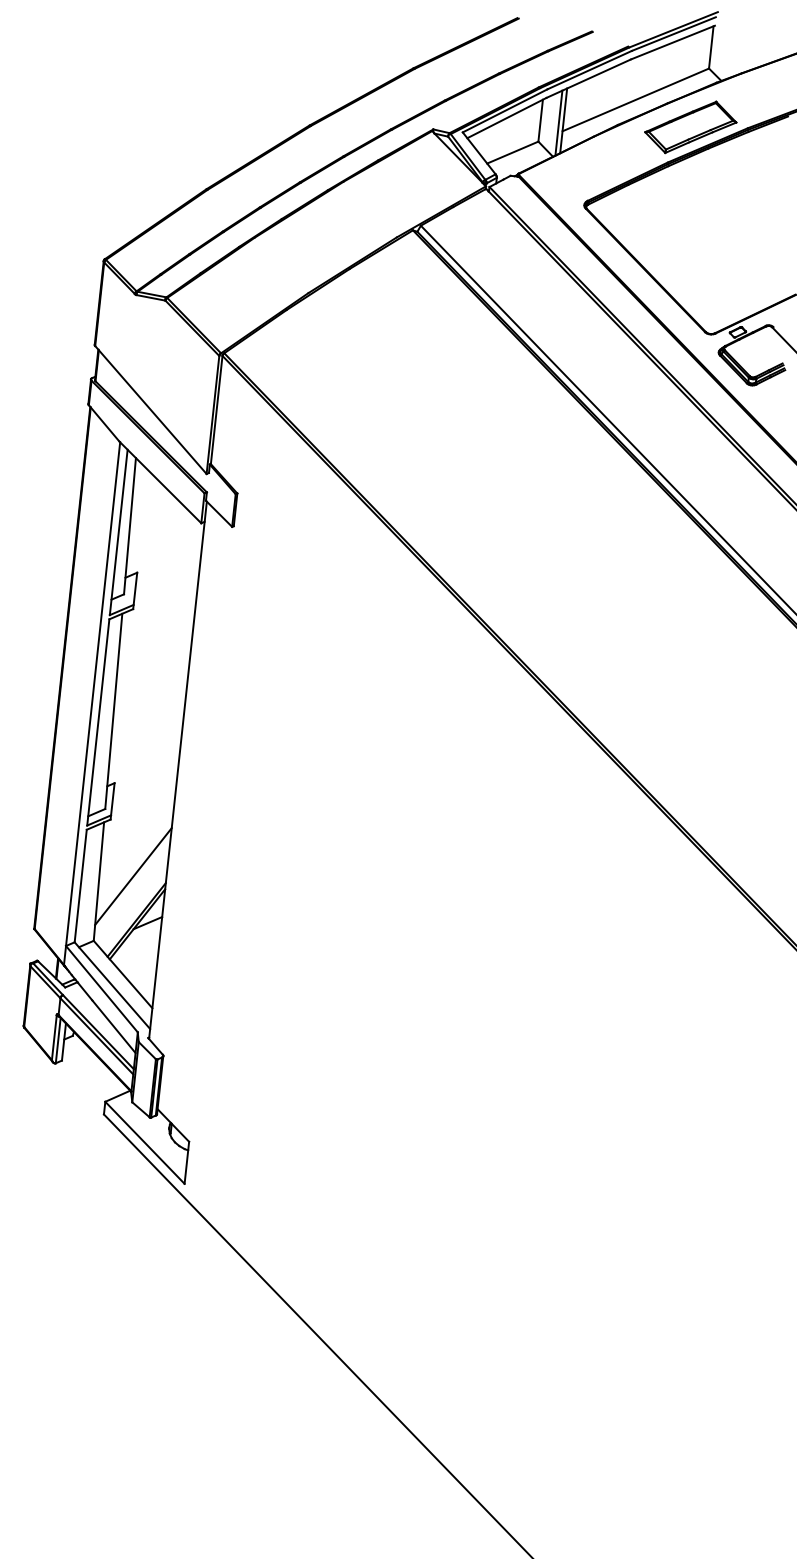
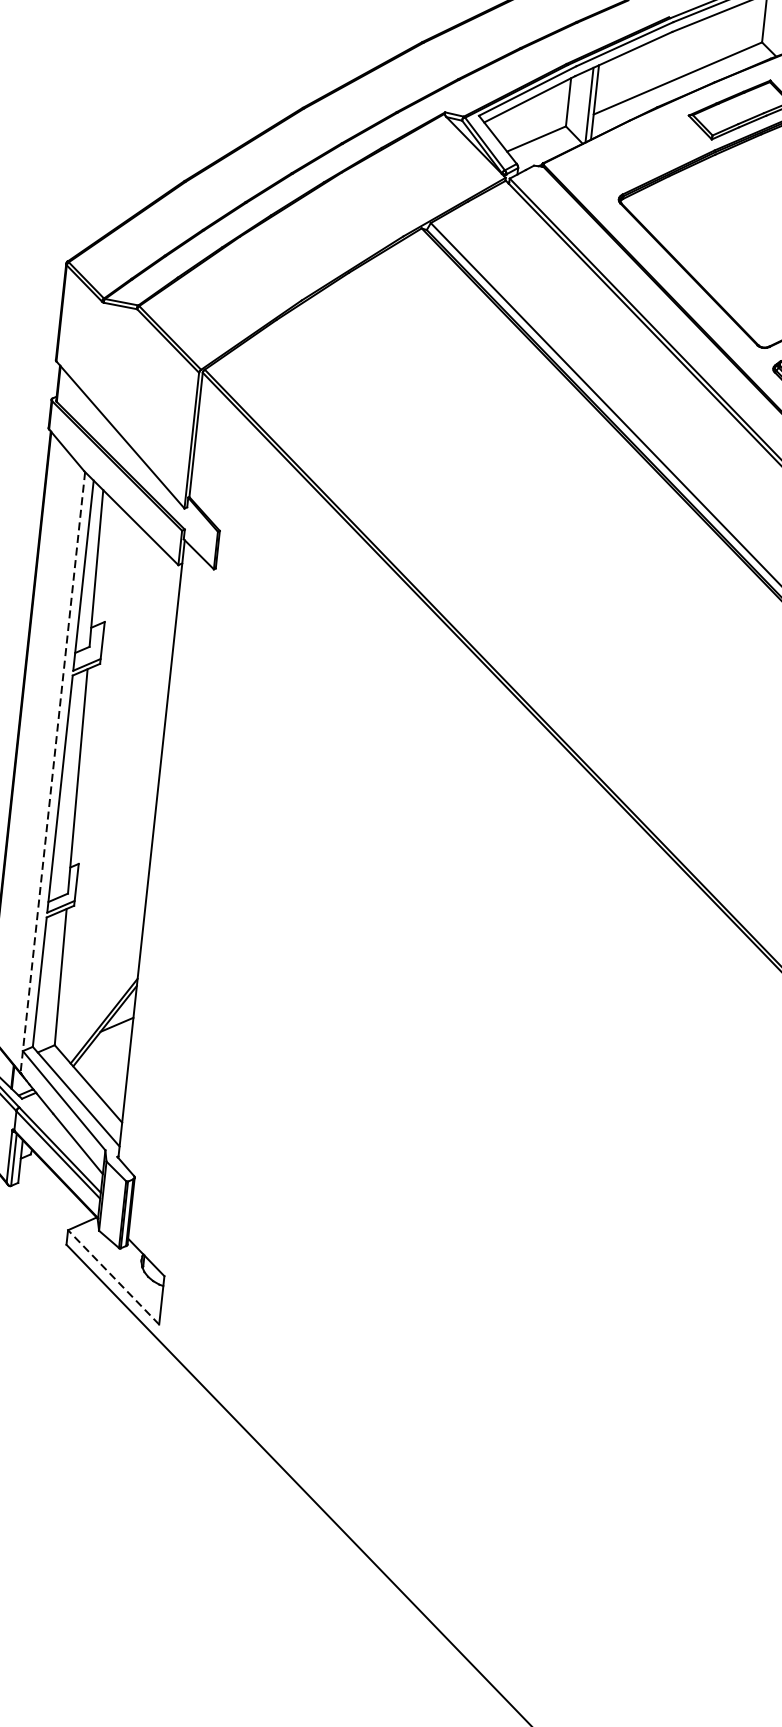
line: (92, 703) -> (53, 772), solid -> dashed
line: (133, 876) -> (100, 971), removed
line: (144, 1142) -> (113, 1277), solid -> dashed

